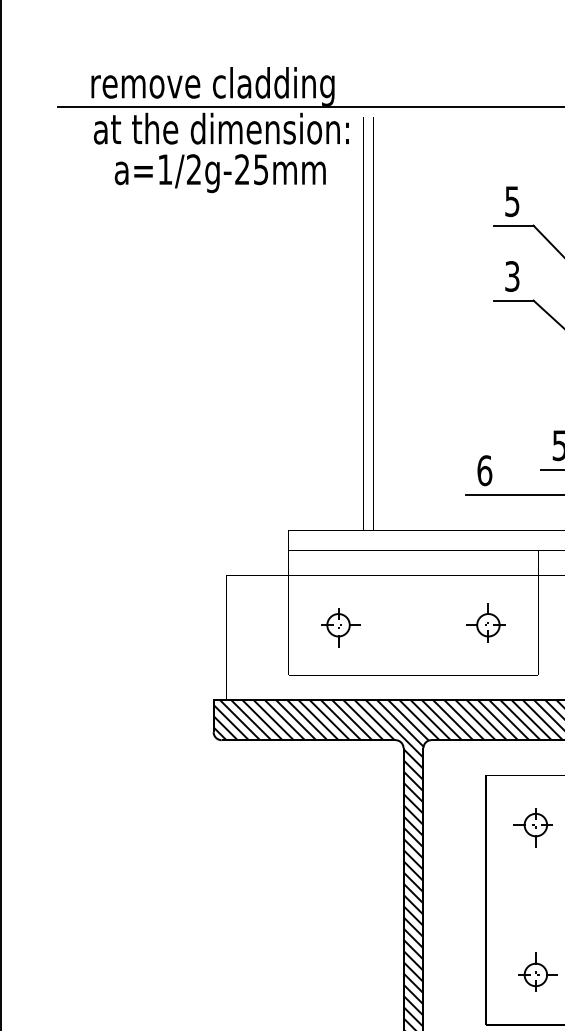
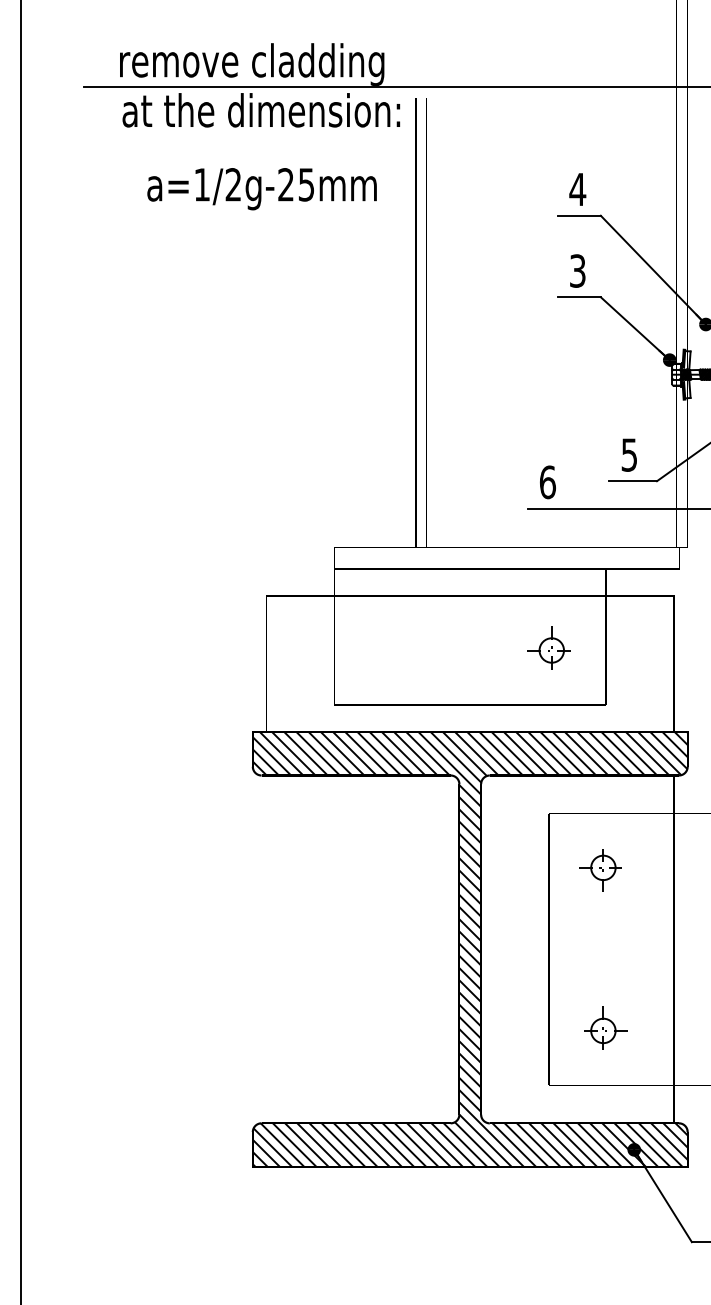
text: (219, 173) -> (261, 189), moved
text: (512, 201) -> (577, 189), 5 -> 4
part: (341, 627) -> (391, 652), removed

